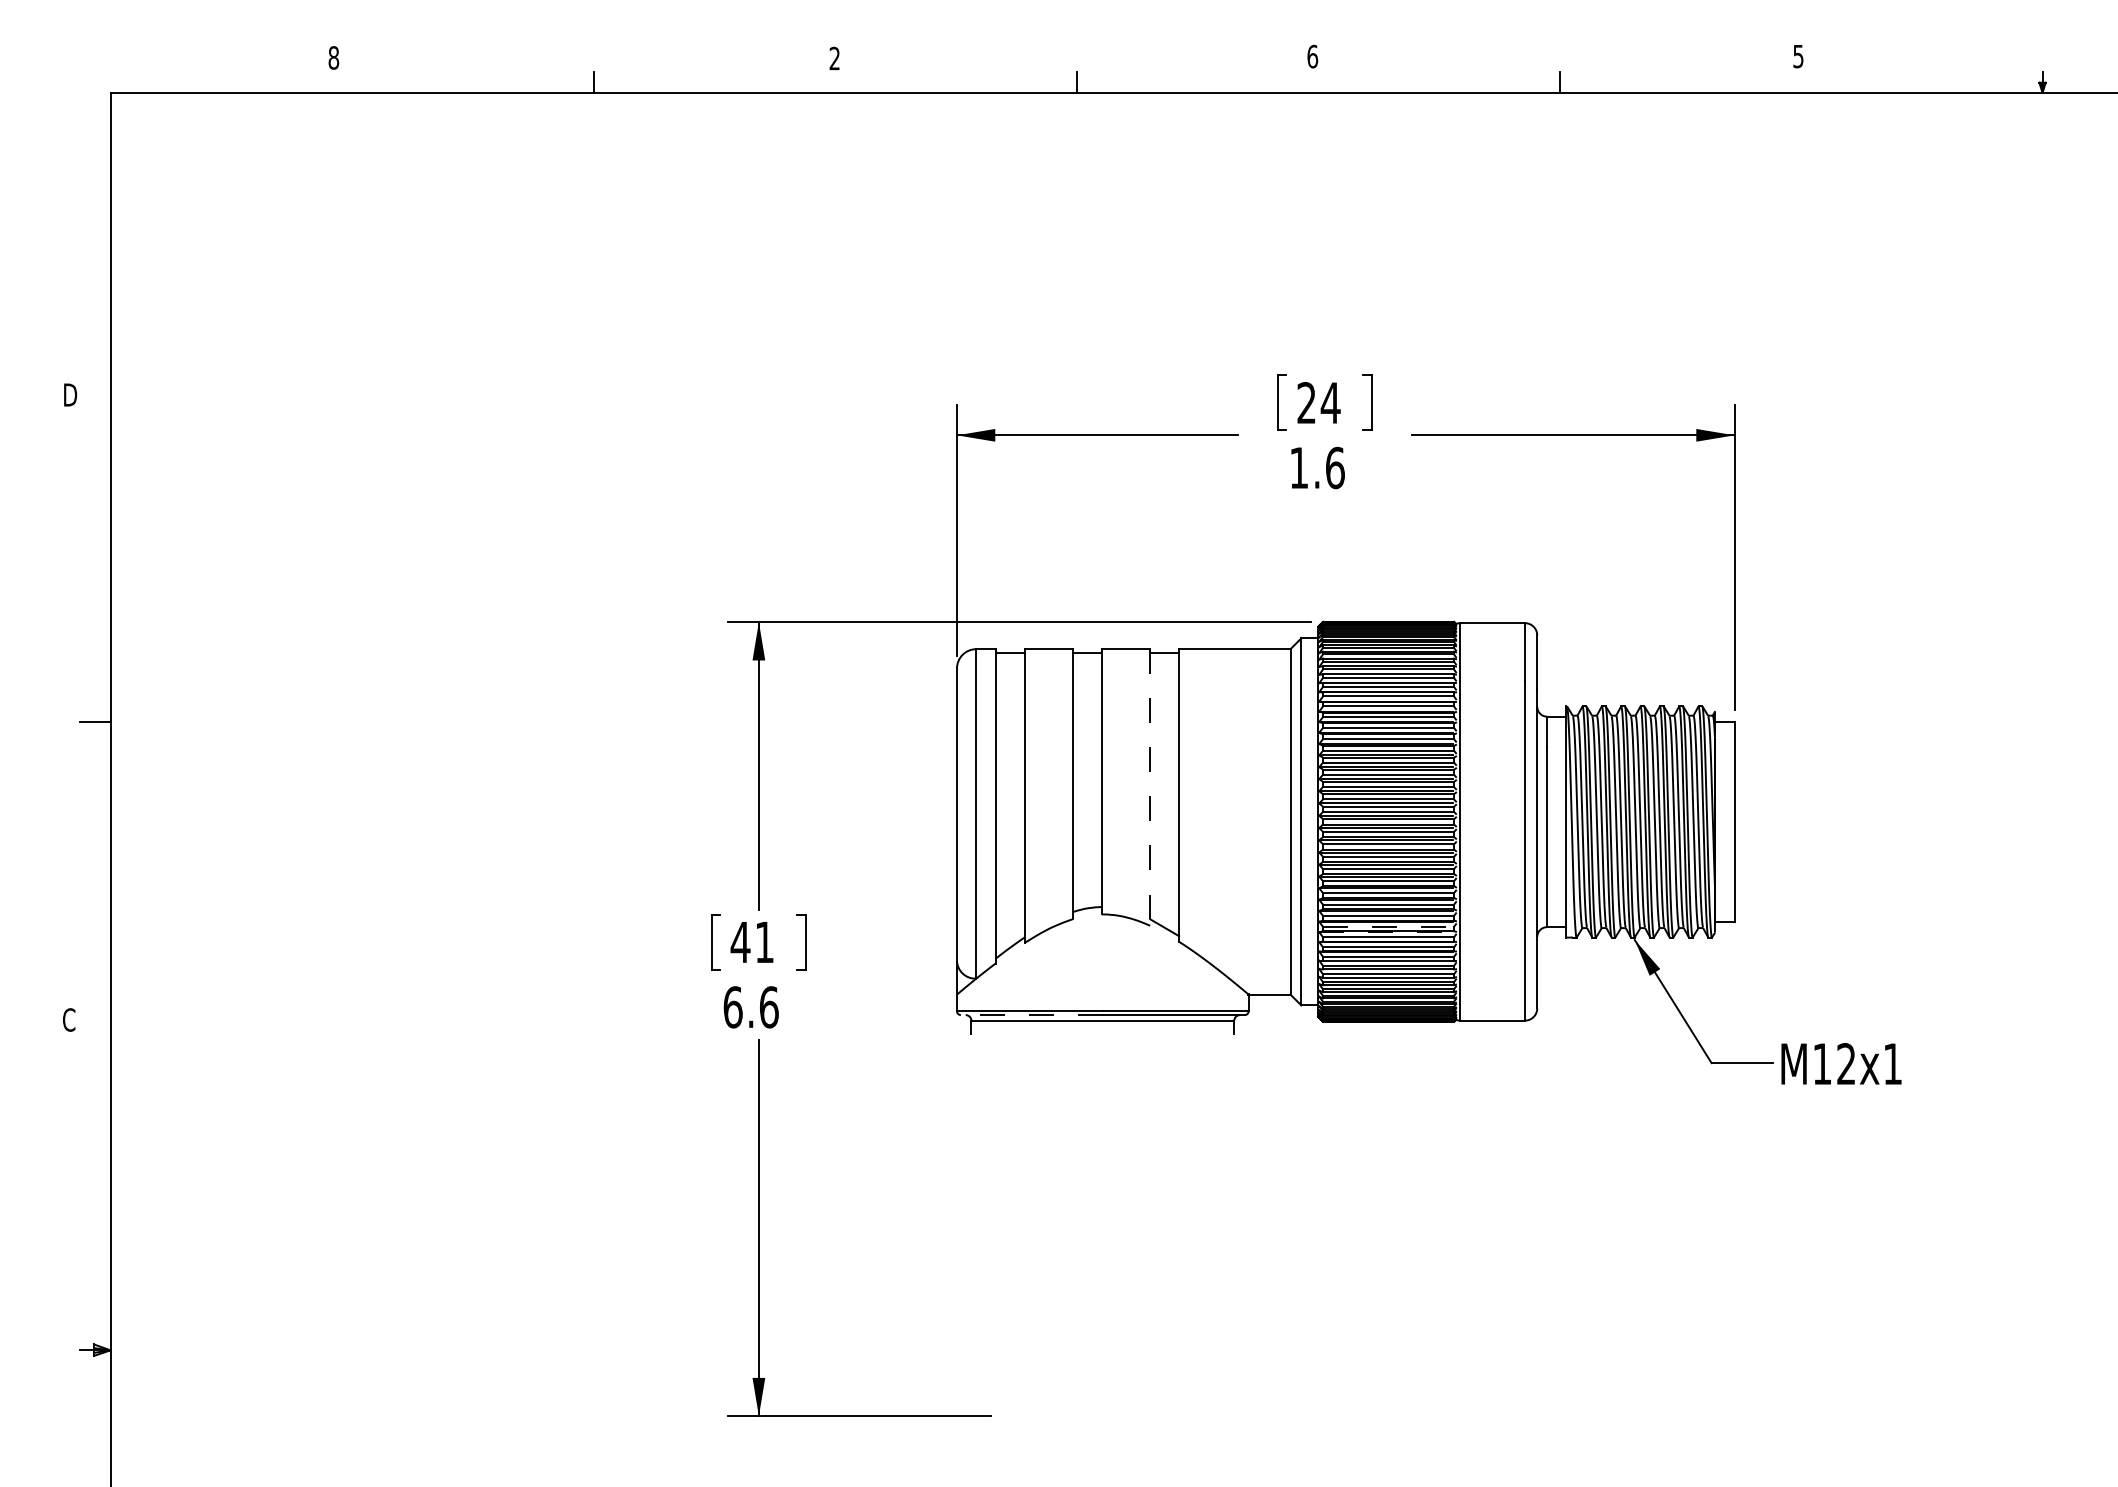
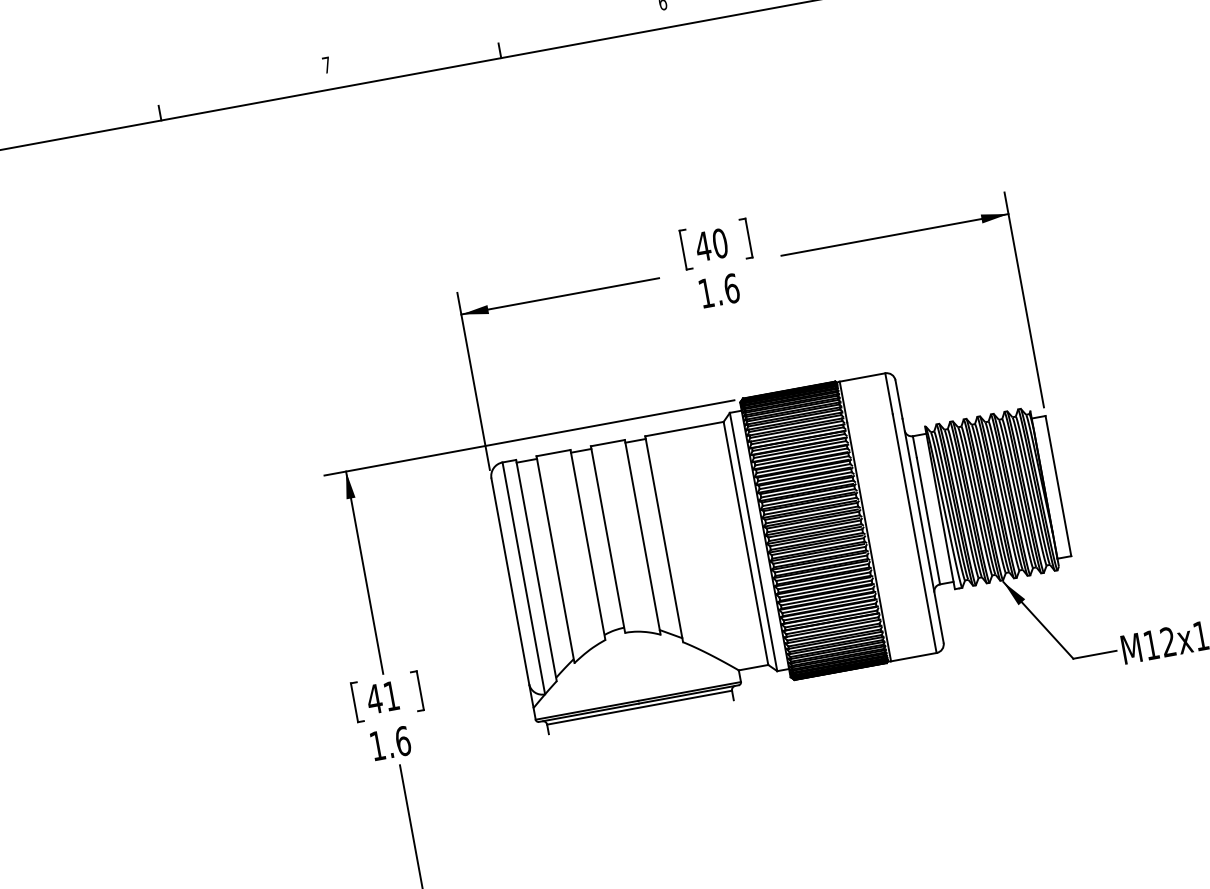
text: (834, 58) -> (326, 65), 2 -> 7
text: (1318, 403) -> (711, 245), 24 -> 40
line: (1150, 788) -> (643, 538), dashed -> solid
line: (1388, 926) -> (828, 604), dashed -> solid
line: (1386, 932) -> (827, 608), dashed -> solid
text: (732, 1007) -> (377, 746), 6.6 -> 1.6
line: (1031, 1015) -> (588, 713), dashed -> solid

